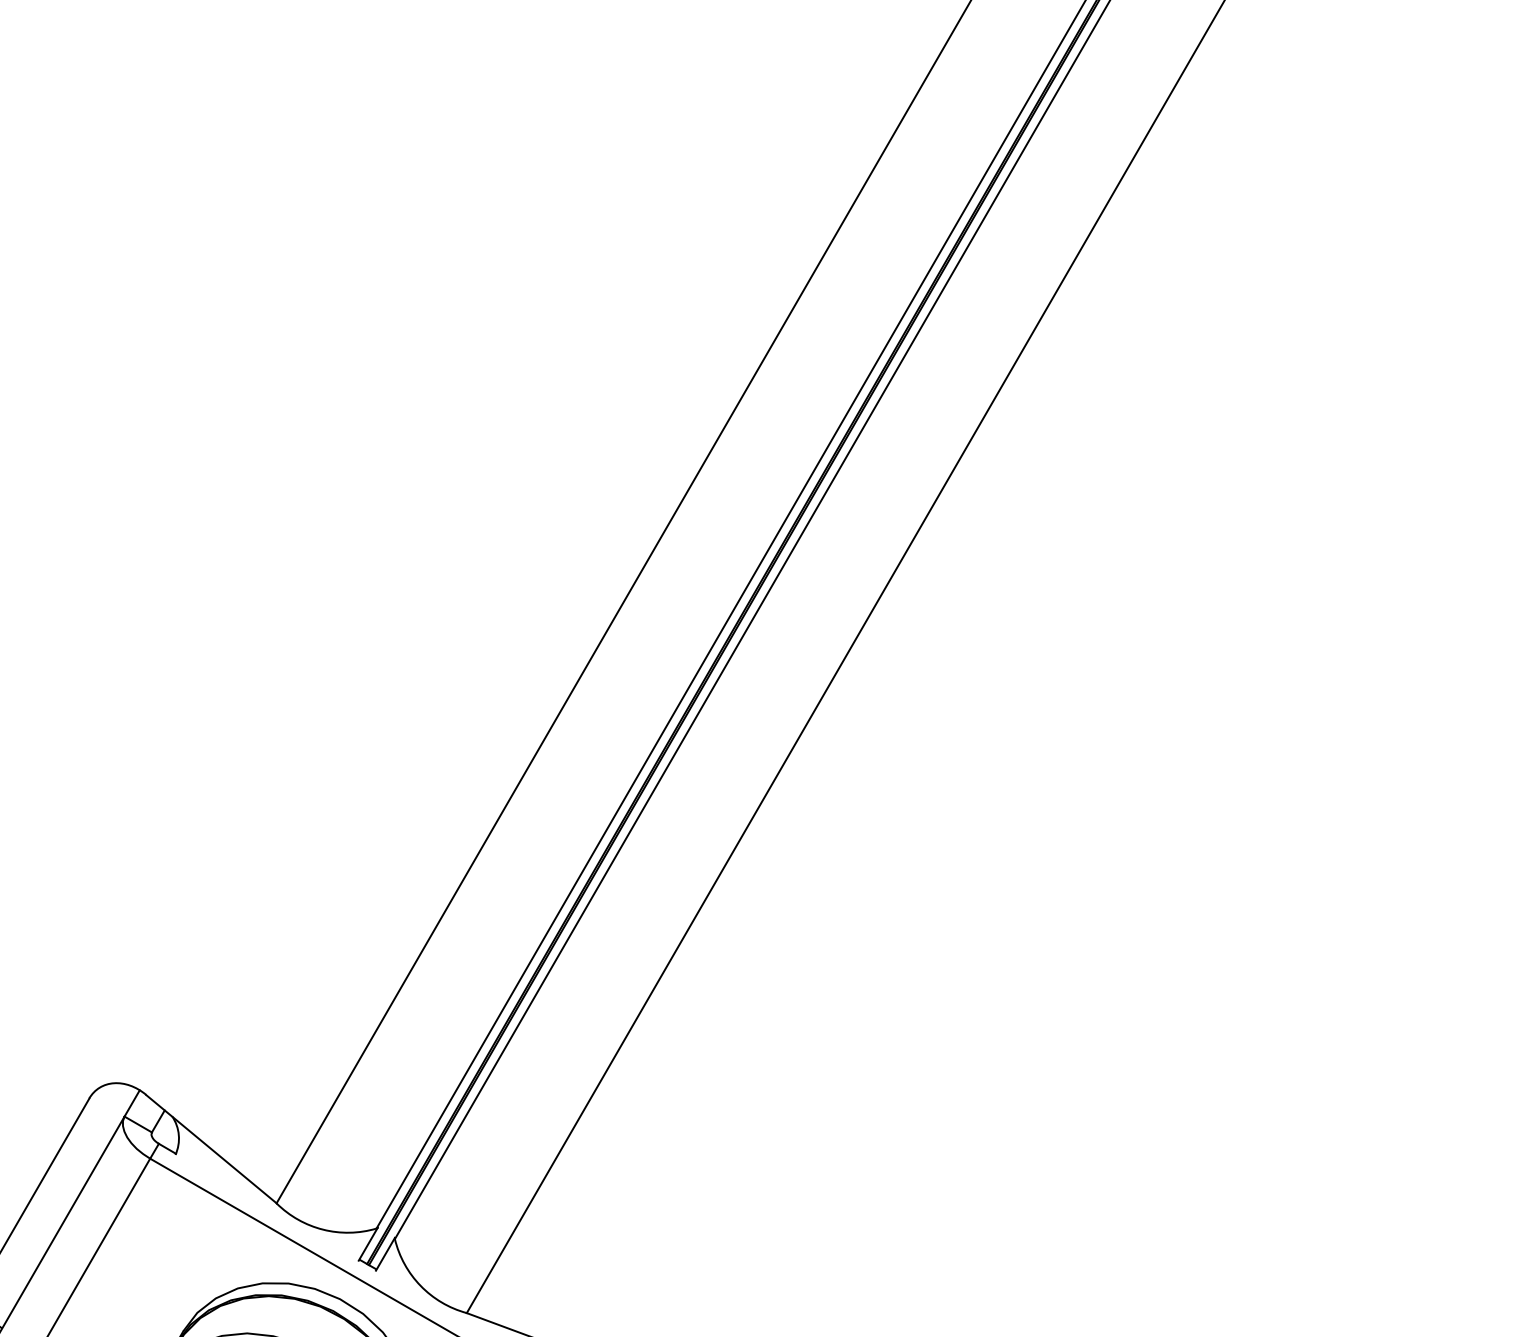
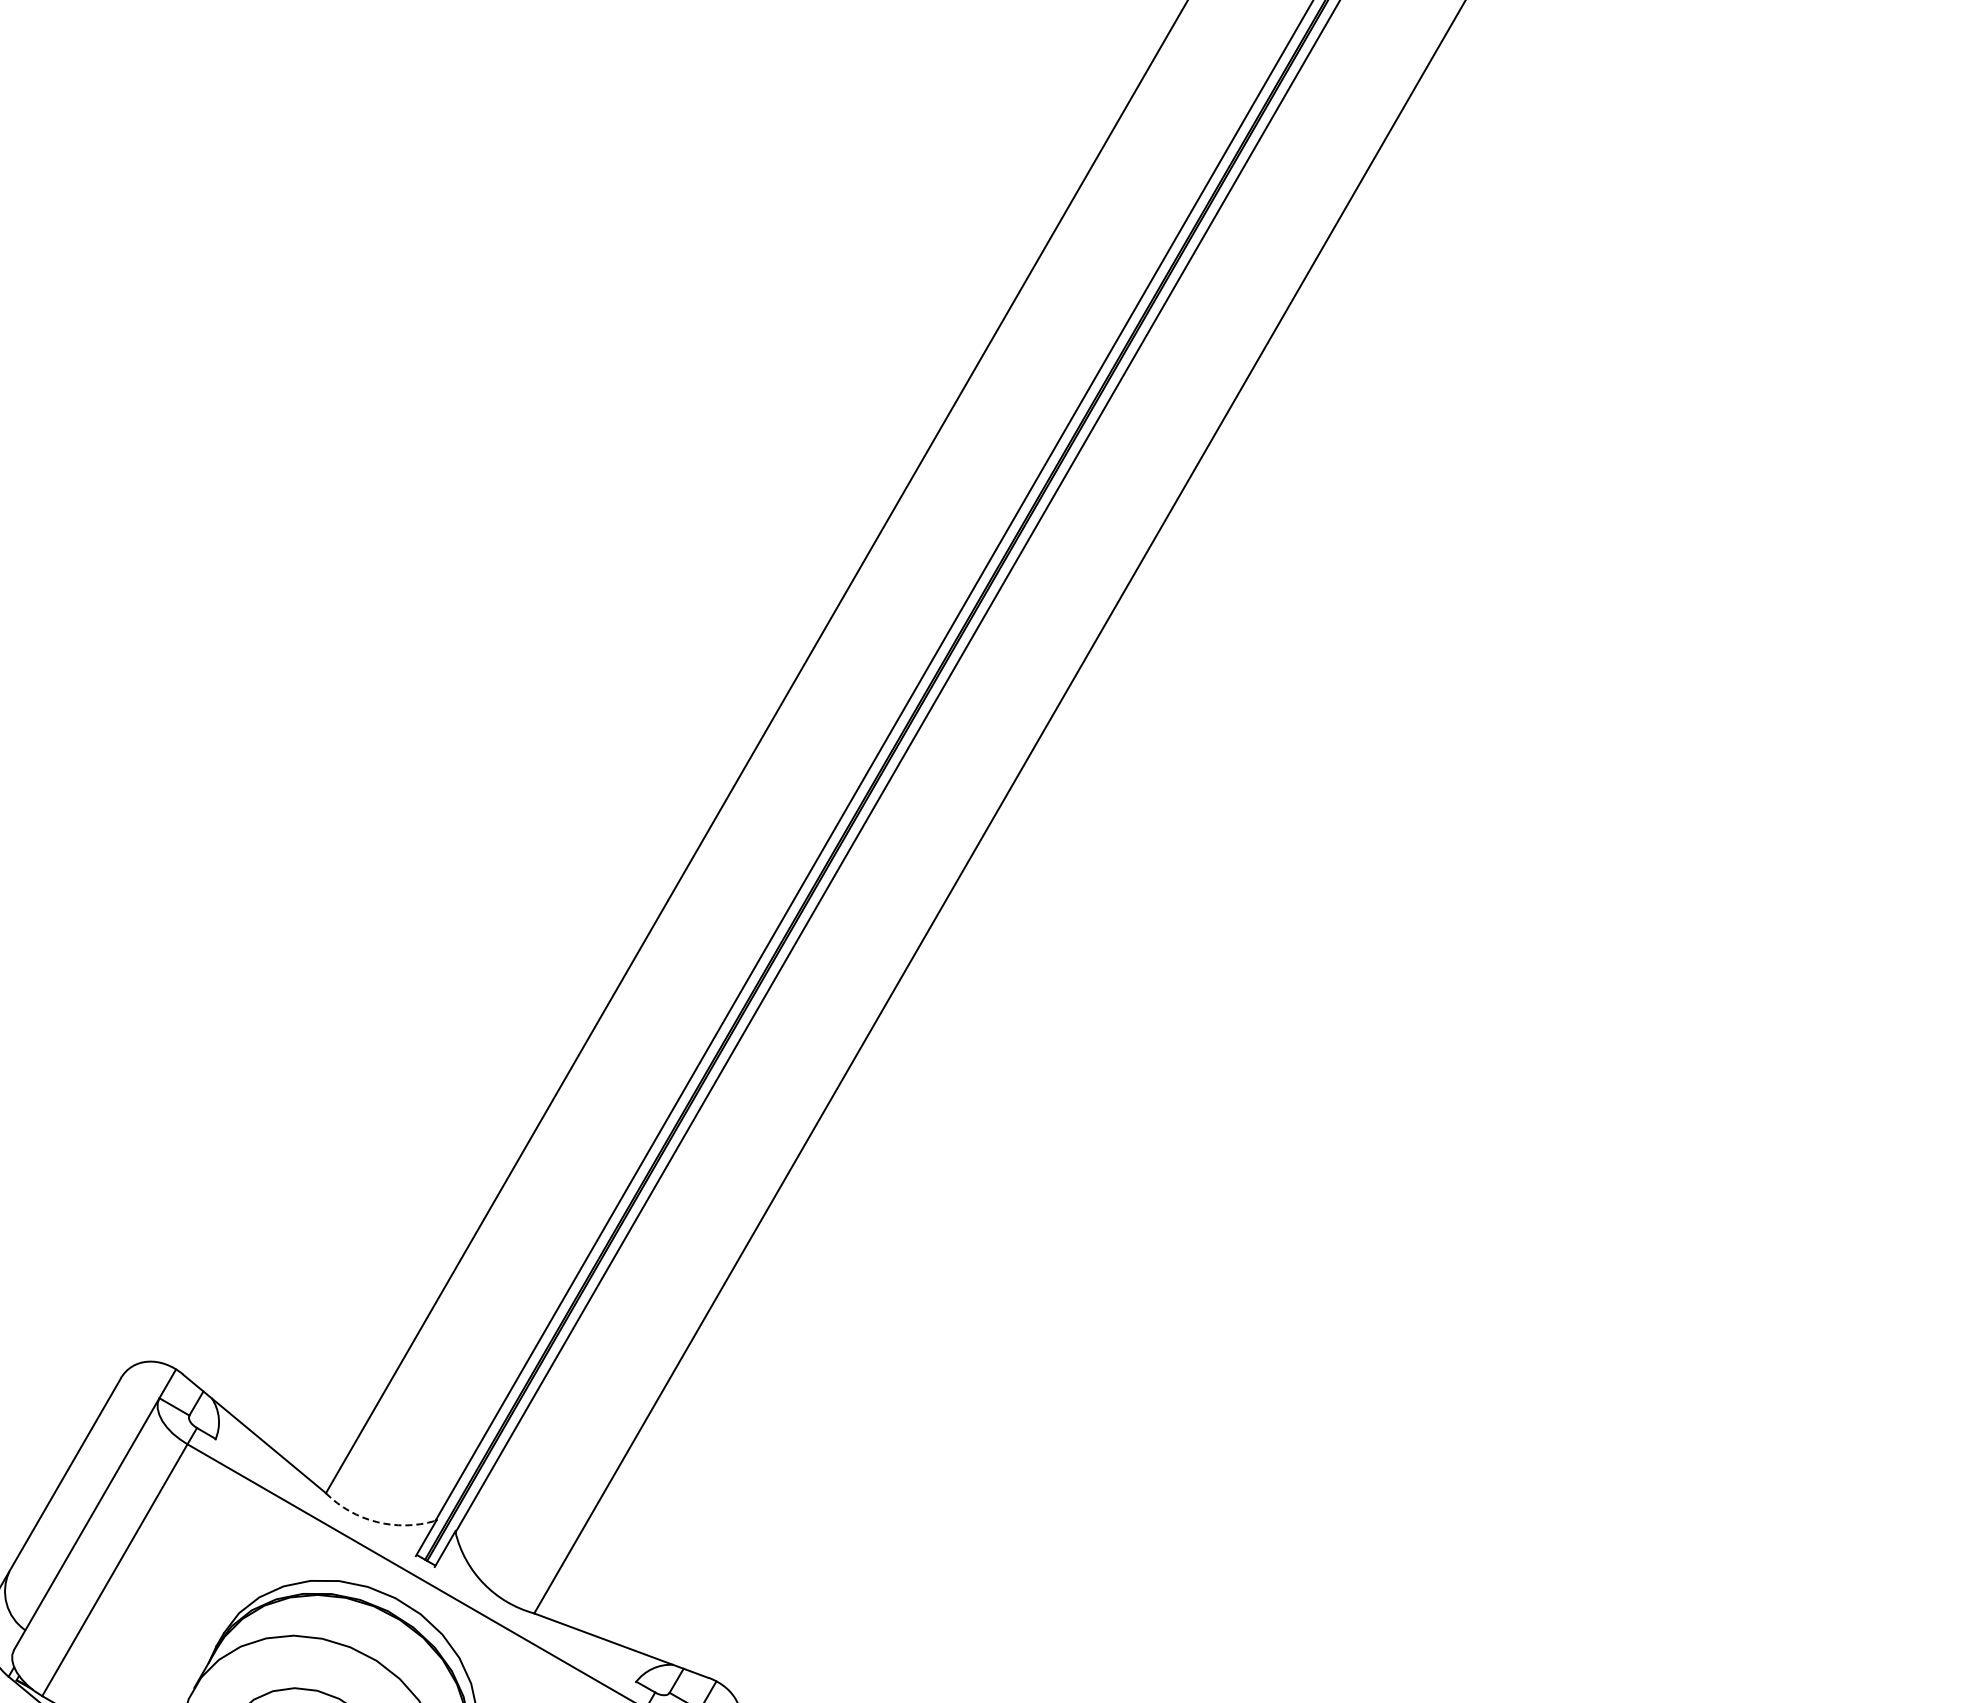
arc: (322, 1230) -> (376, 1522), solid -> dashed

